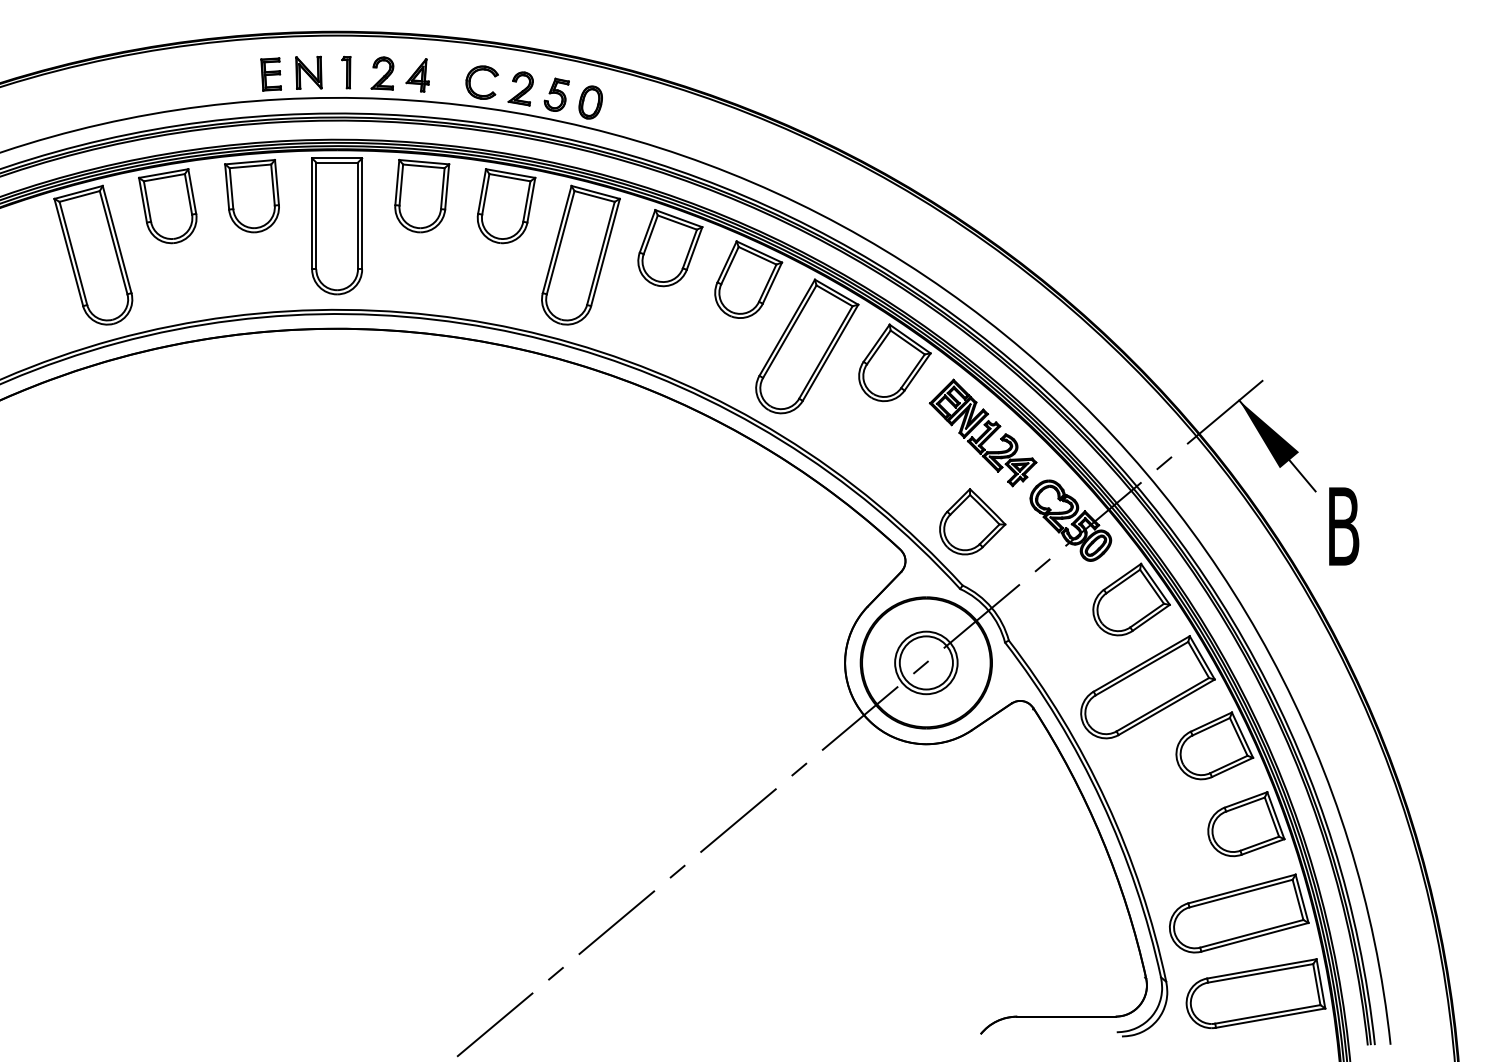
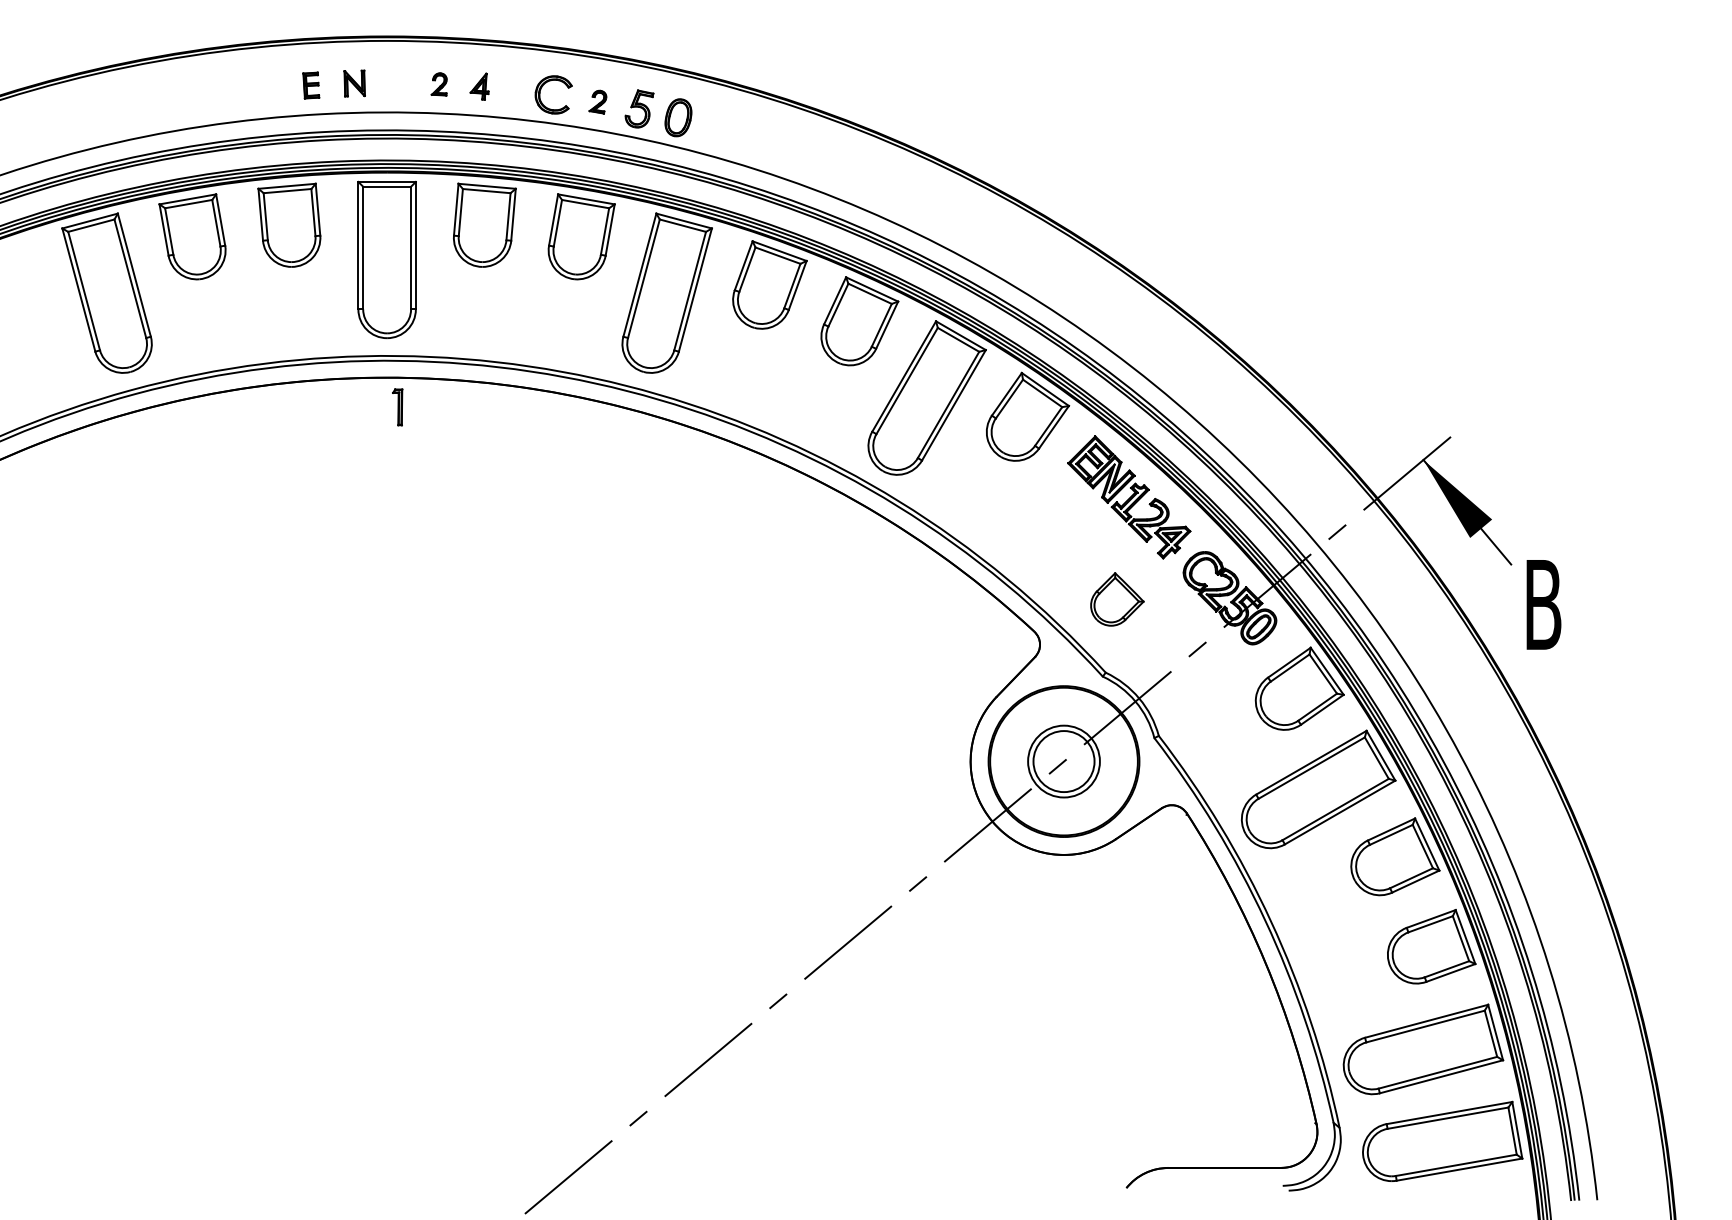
part: (308, 72) -> (354, 83), size x0.7
part: (346, 72) -> (397, 407), moved
part: (382, 73) -> (439, 84), size x0.6
part: (270, 74) -> (310, 85), size x0.7
part: (417, 75) -> (479, 86), size x0.7
part: (520, 88) -> (597, 101), size x0.6
part: (972, 521) -> (1117, 599), size x0.7

